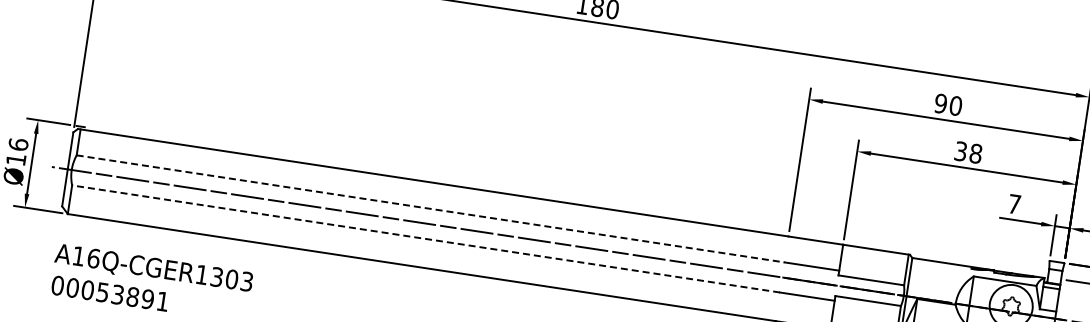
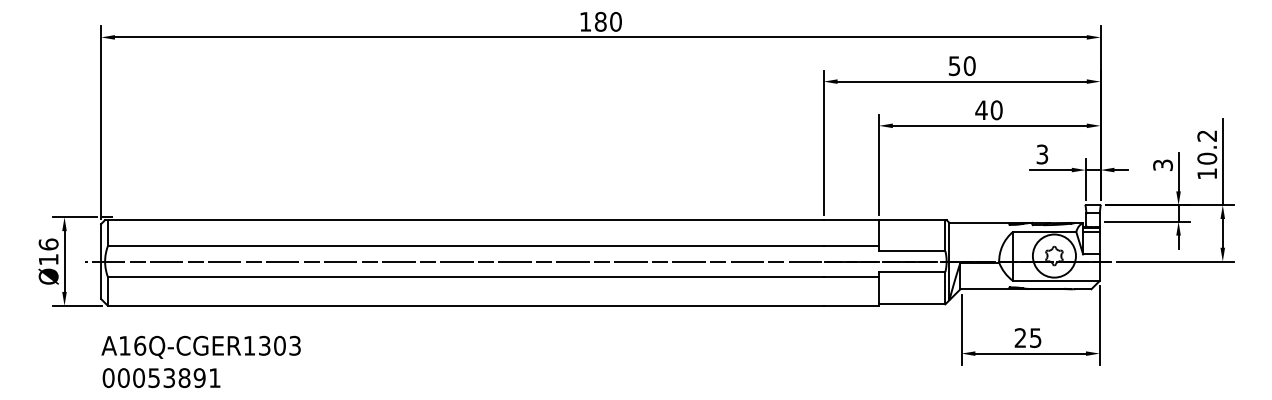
text: (940, 103) -> (954, 65), 90 -> 50
text: (967, 152) -> (988, 110), 38 -> 40
text: (1014, 204) -> (1042, 154), 7 -> 3
line: (430, 208) -> (465, 246), dashed -> solid
line: (425, 238) -> (465, 276), dashed -> solid

